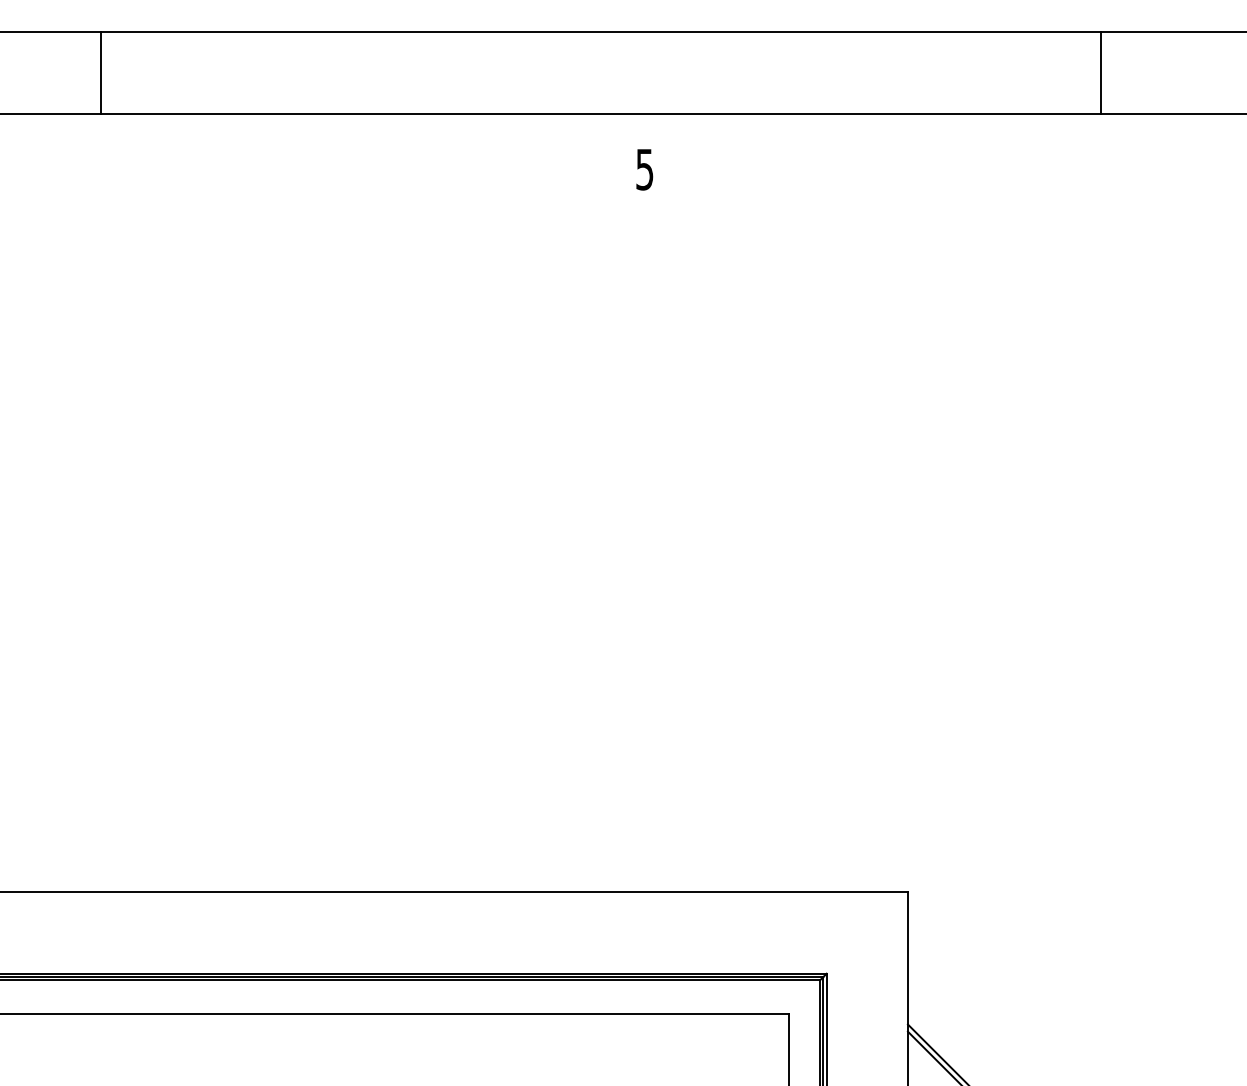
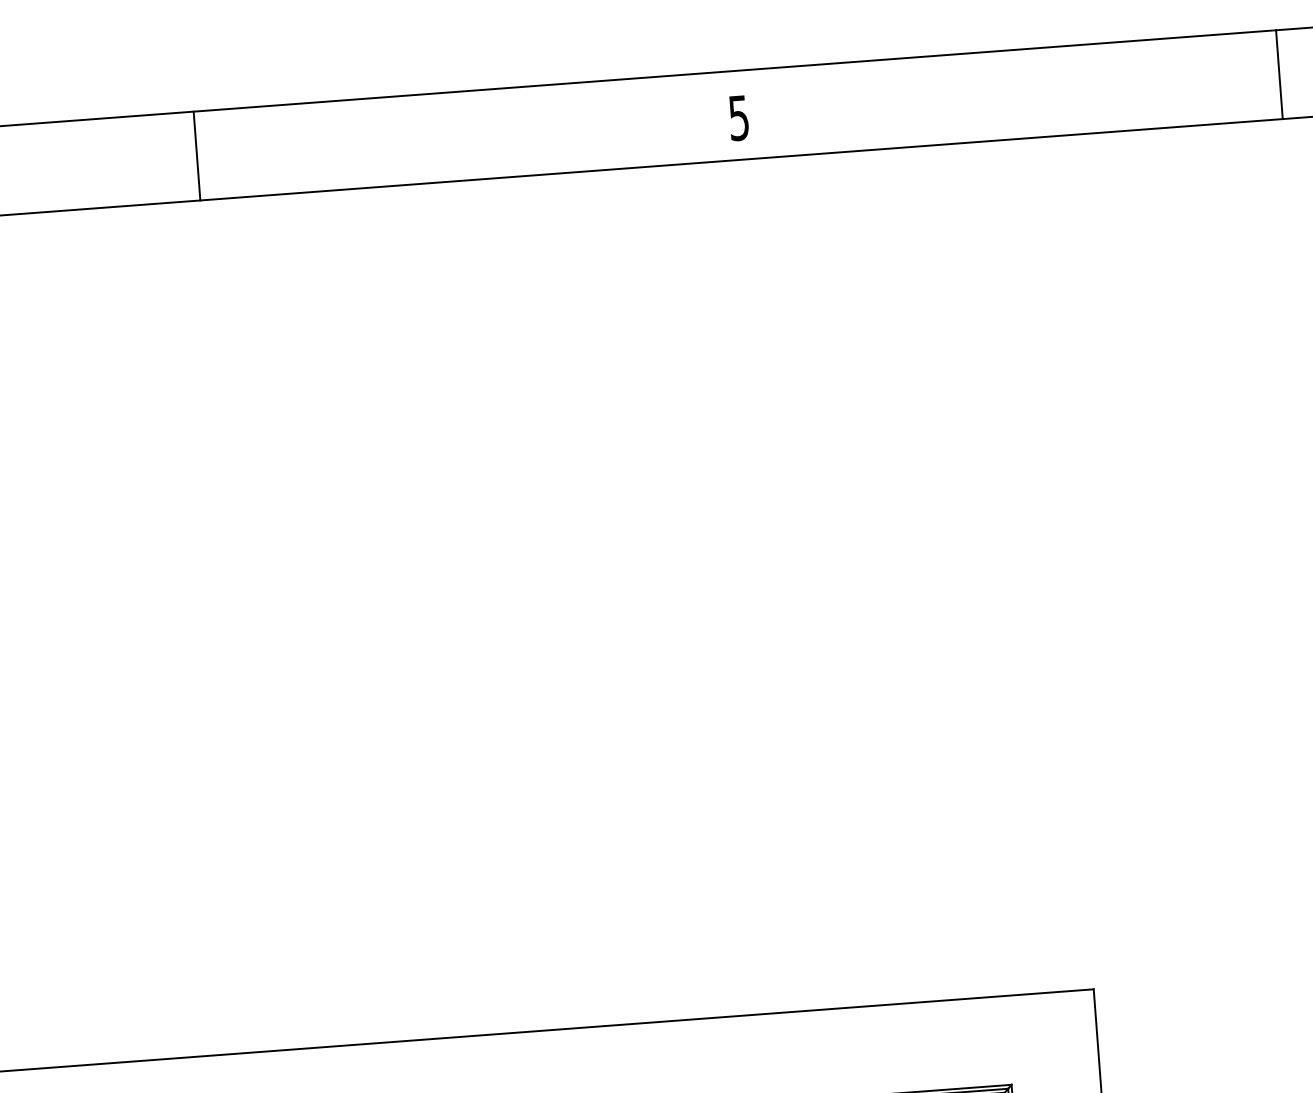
line: (101, 72) -> (197, 155), moved
line: (1101, 72) -> (1279, 74), moved
text: (644, 169) -> (738, 118), moved

